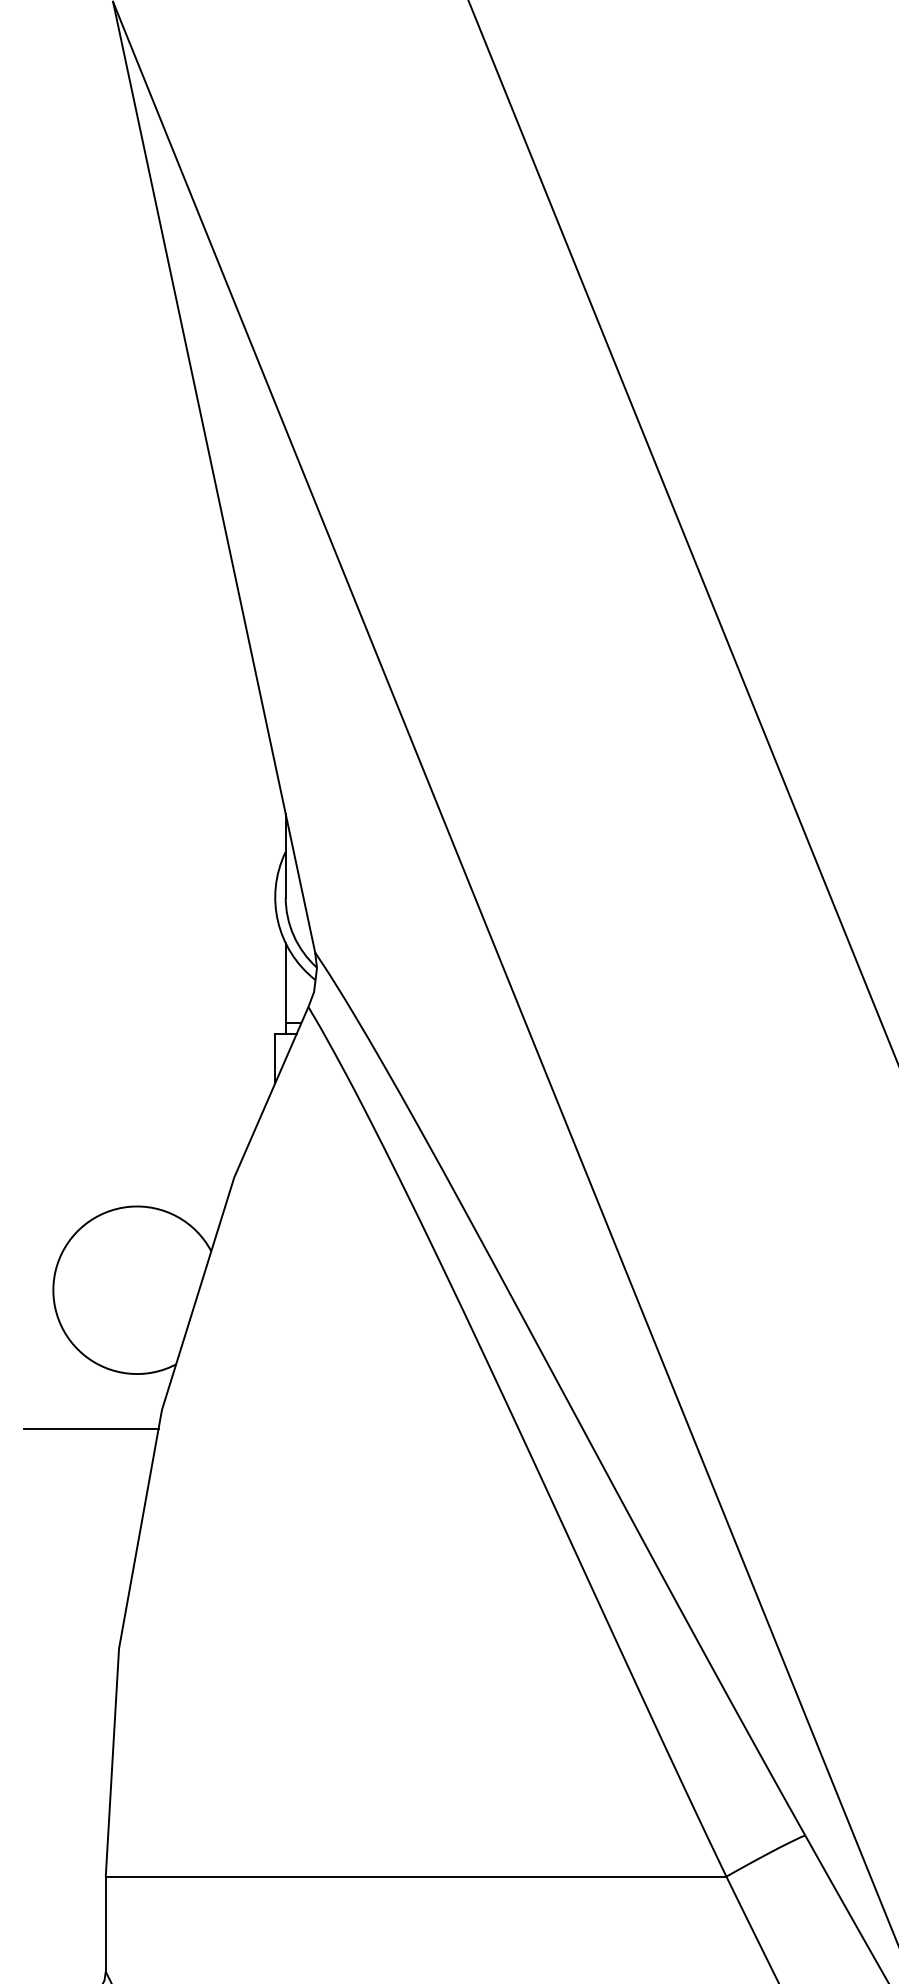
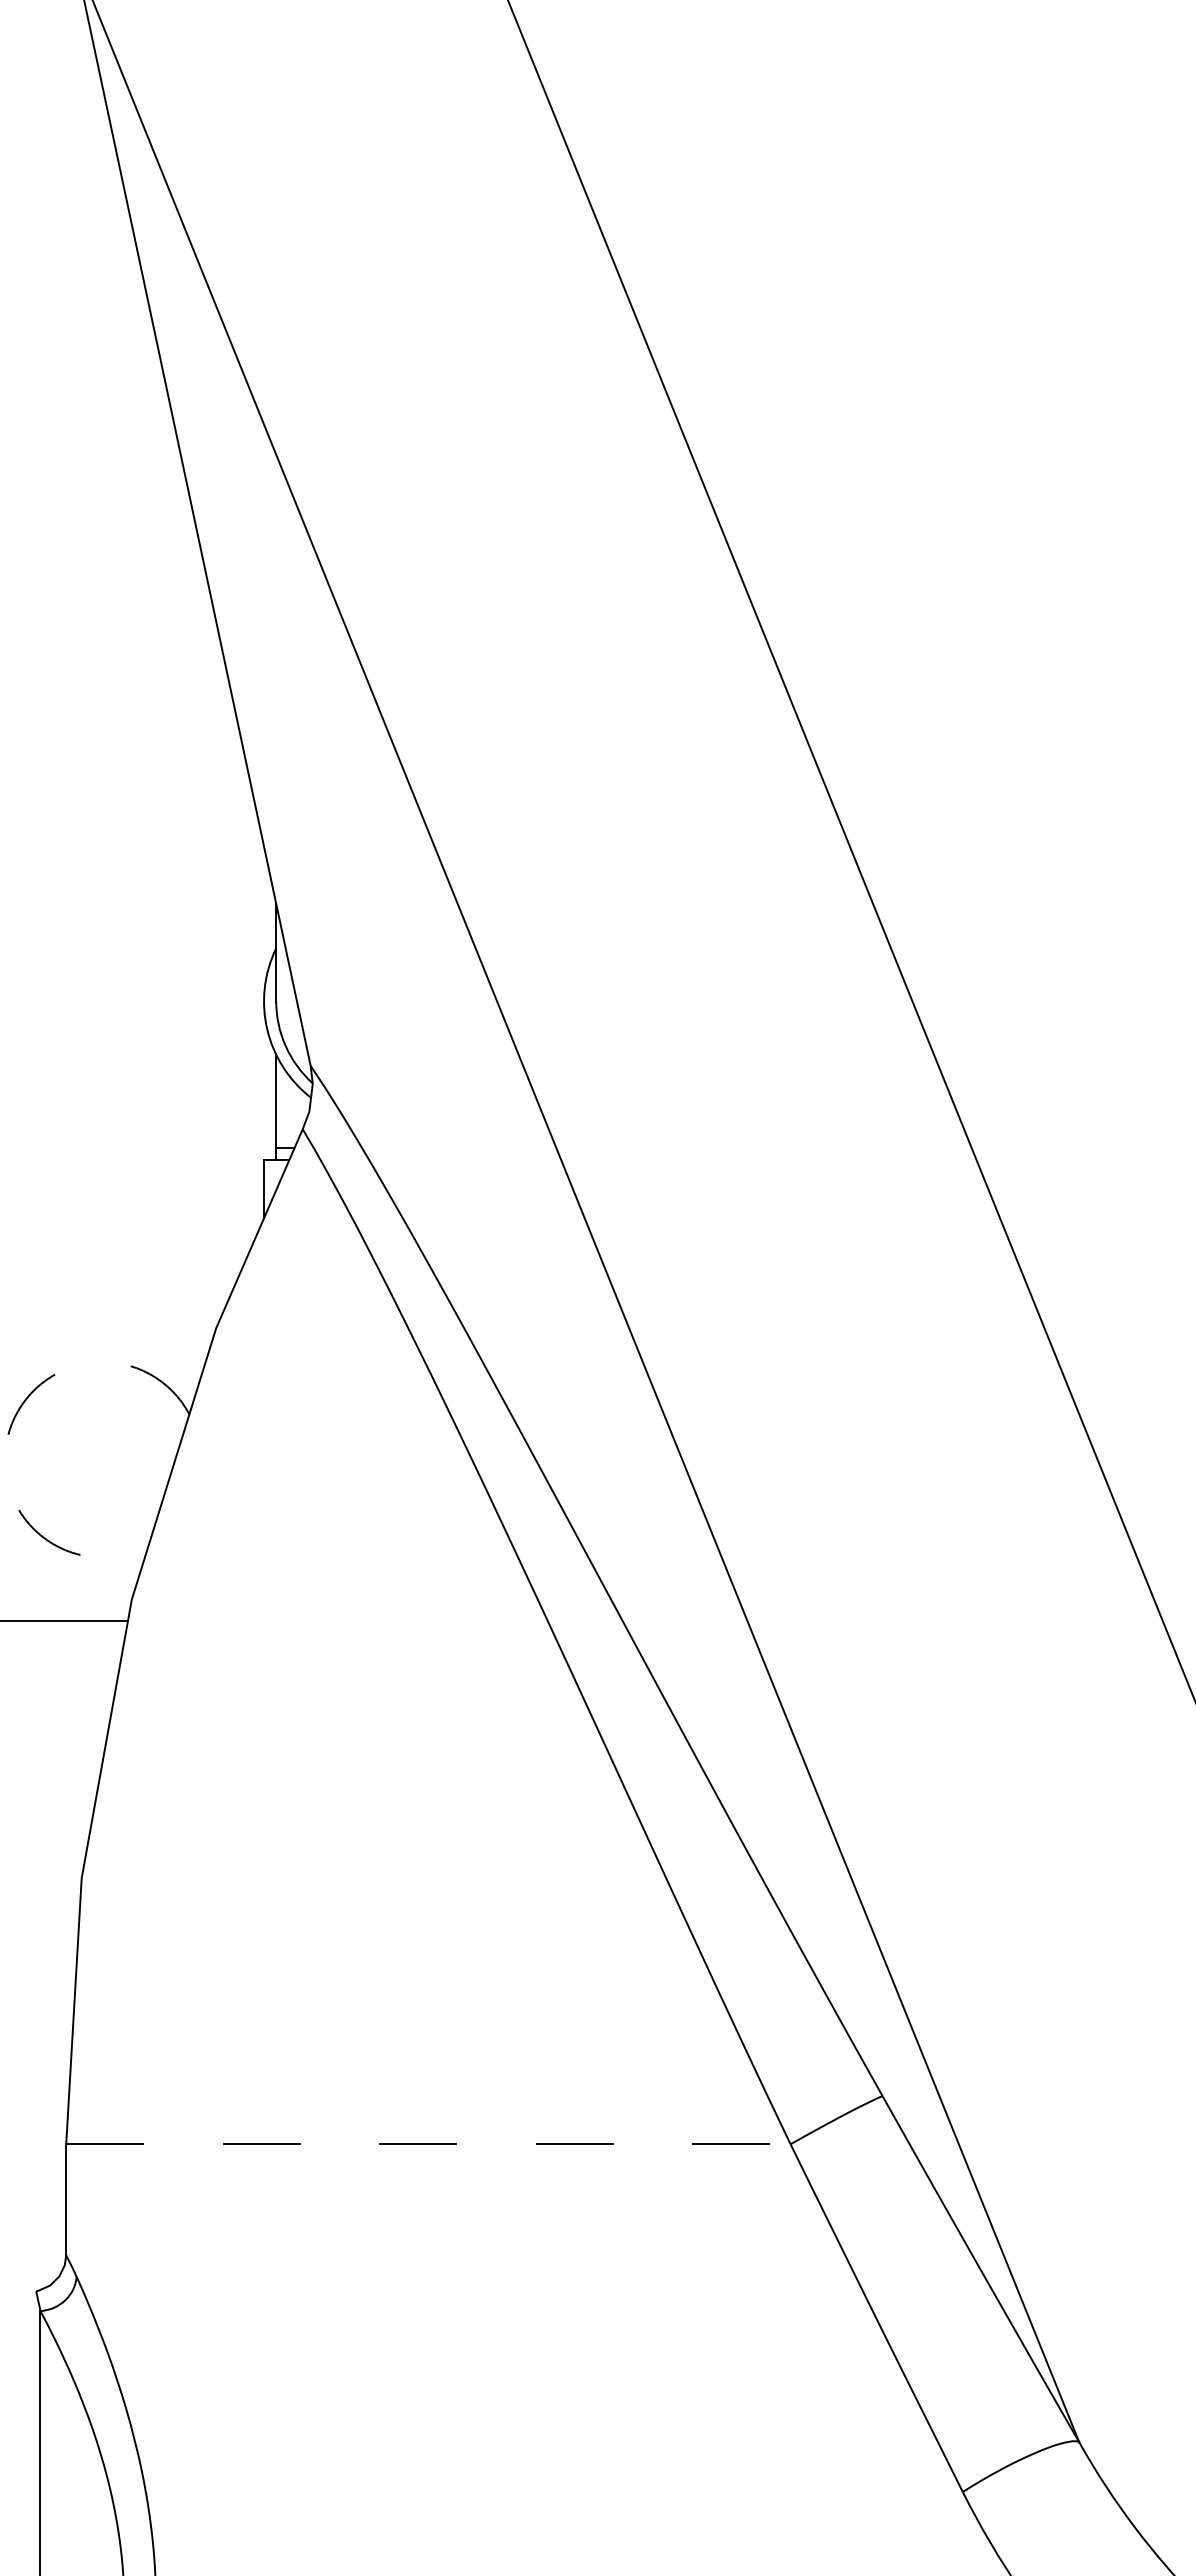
arc: (57, 1265) -> (9, 1430), solid -> dashed
line: (416, 1876) -> (428, 2144), solid -> dashed

